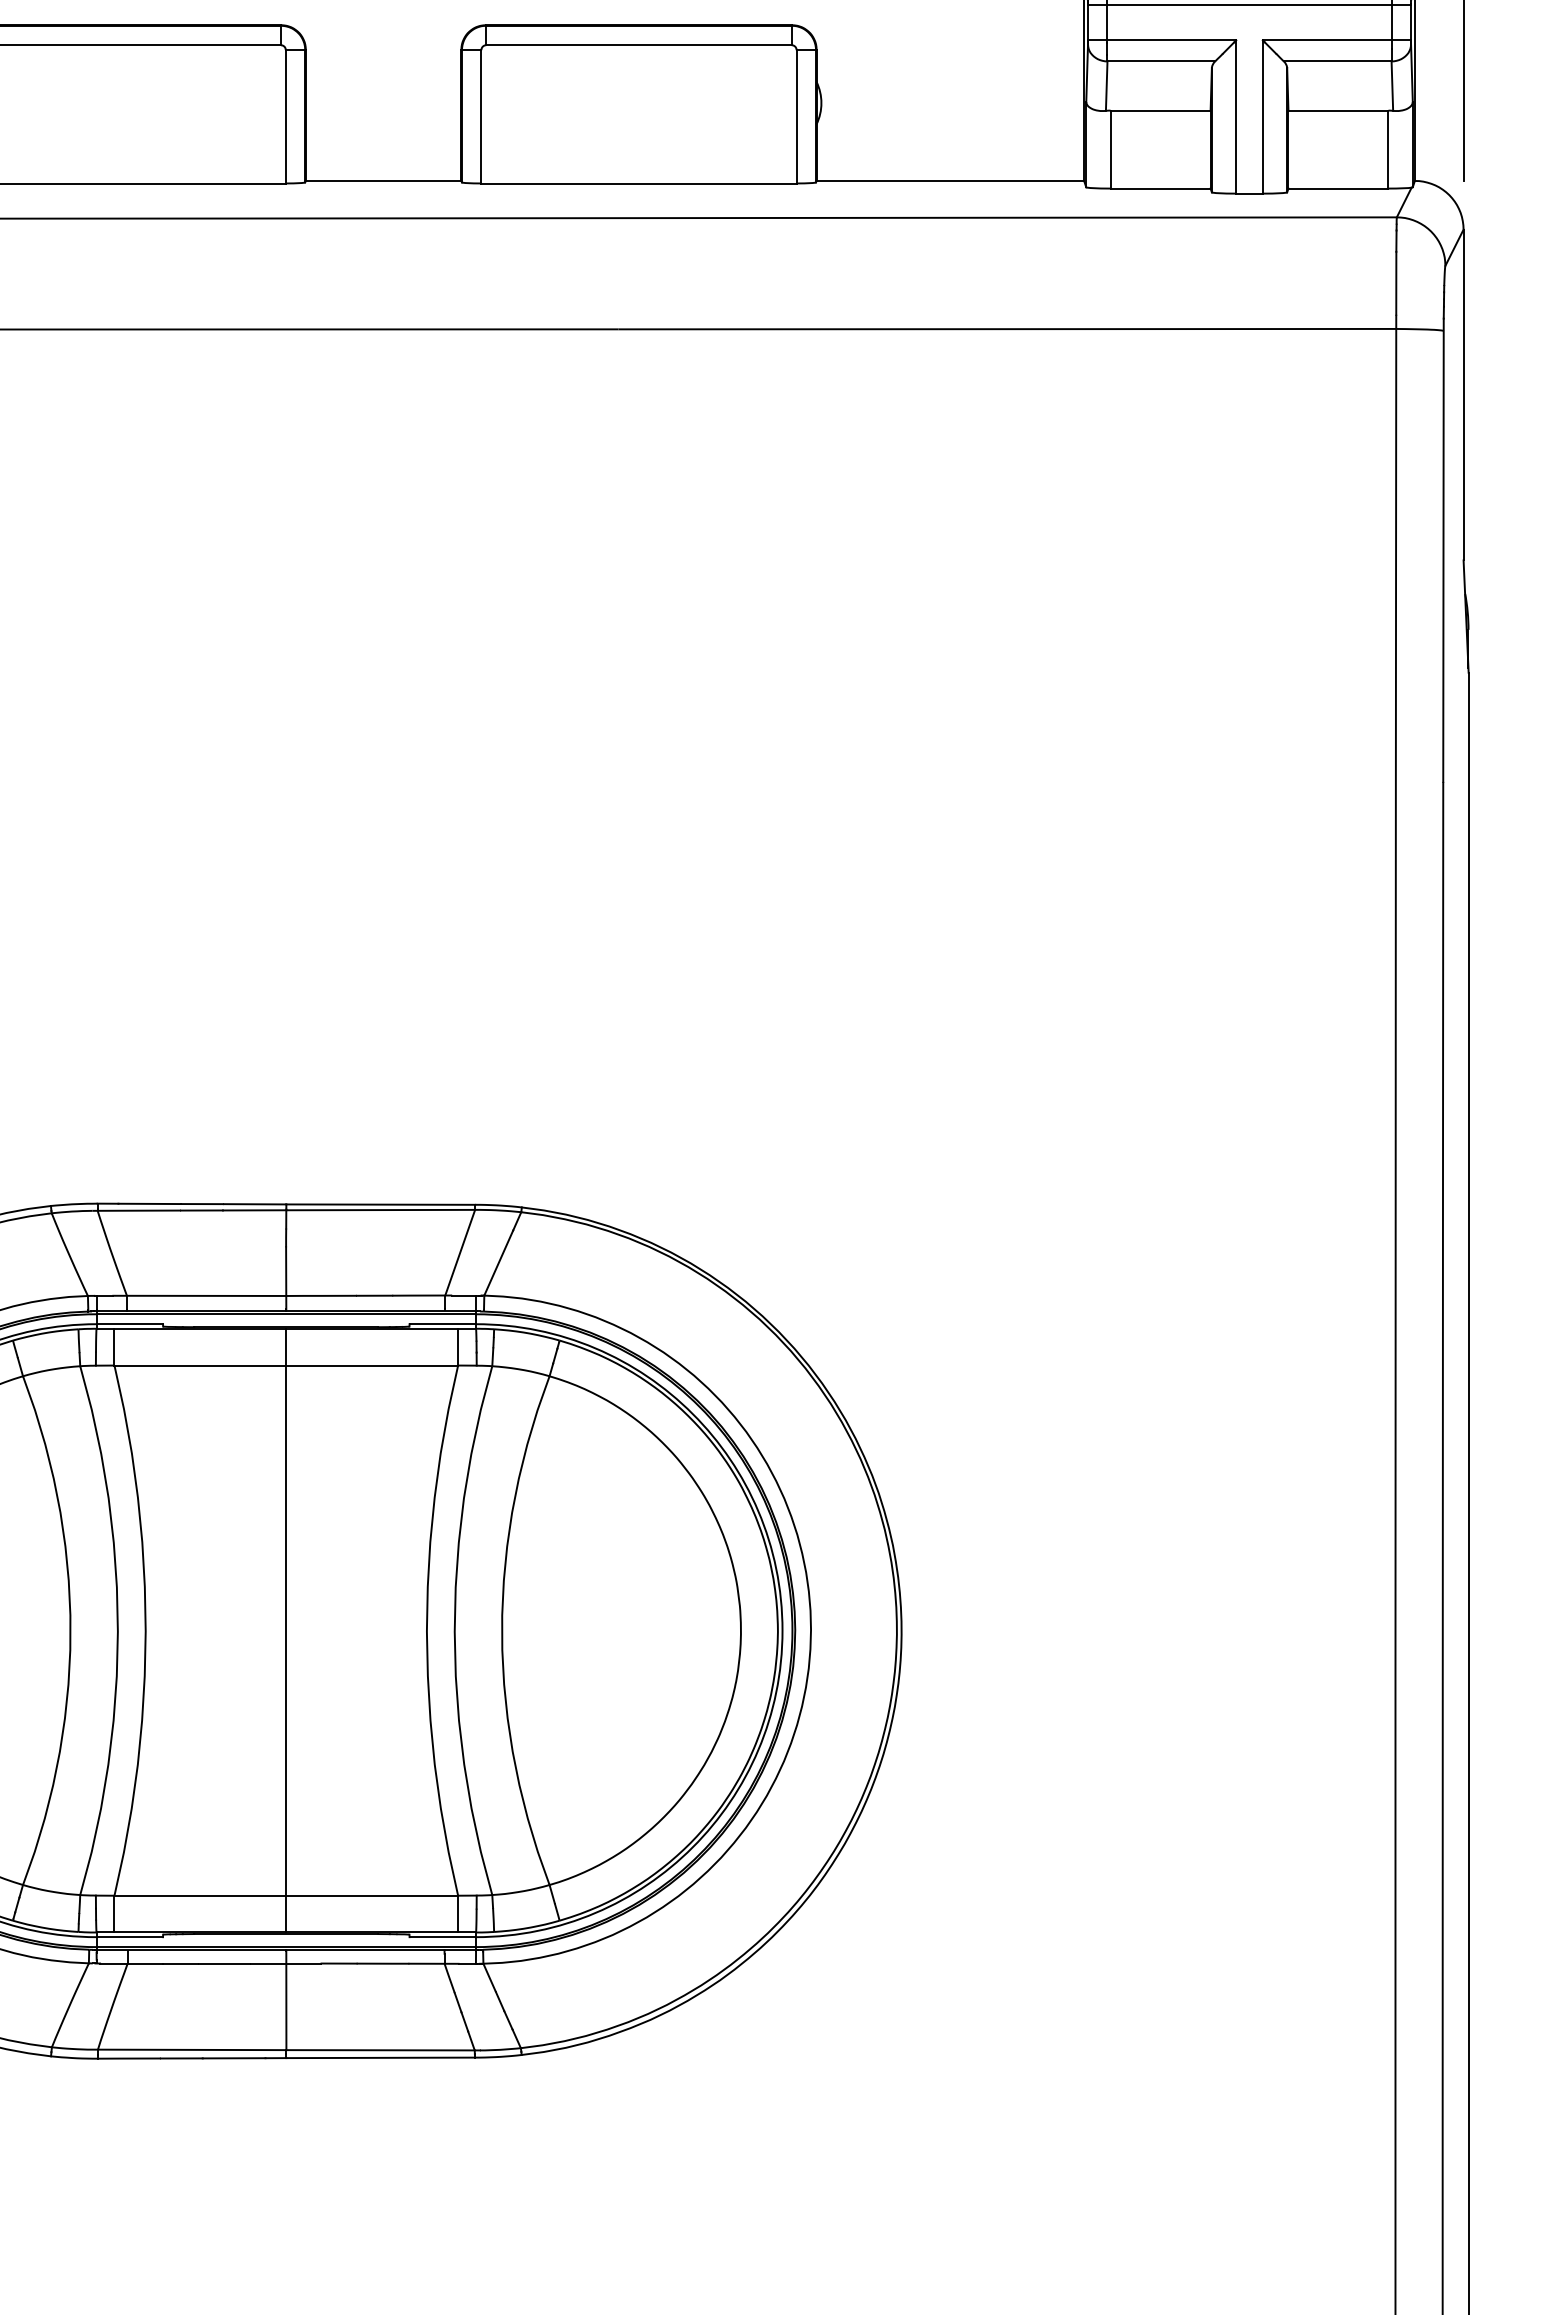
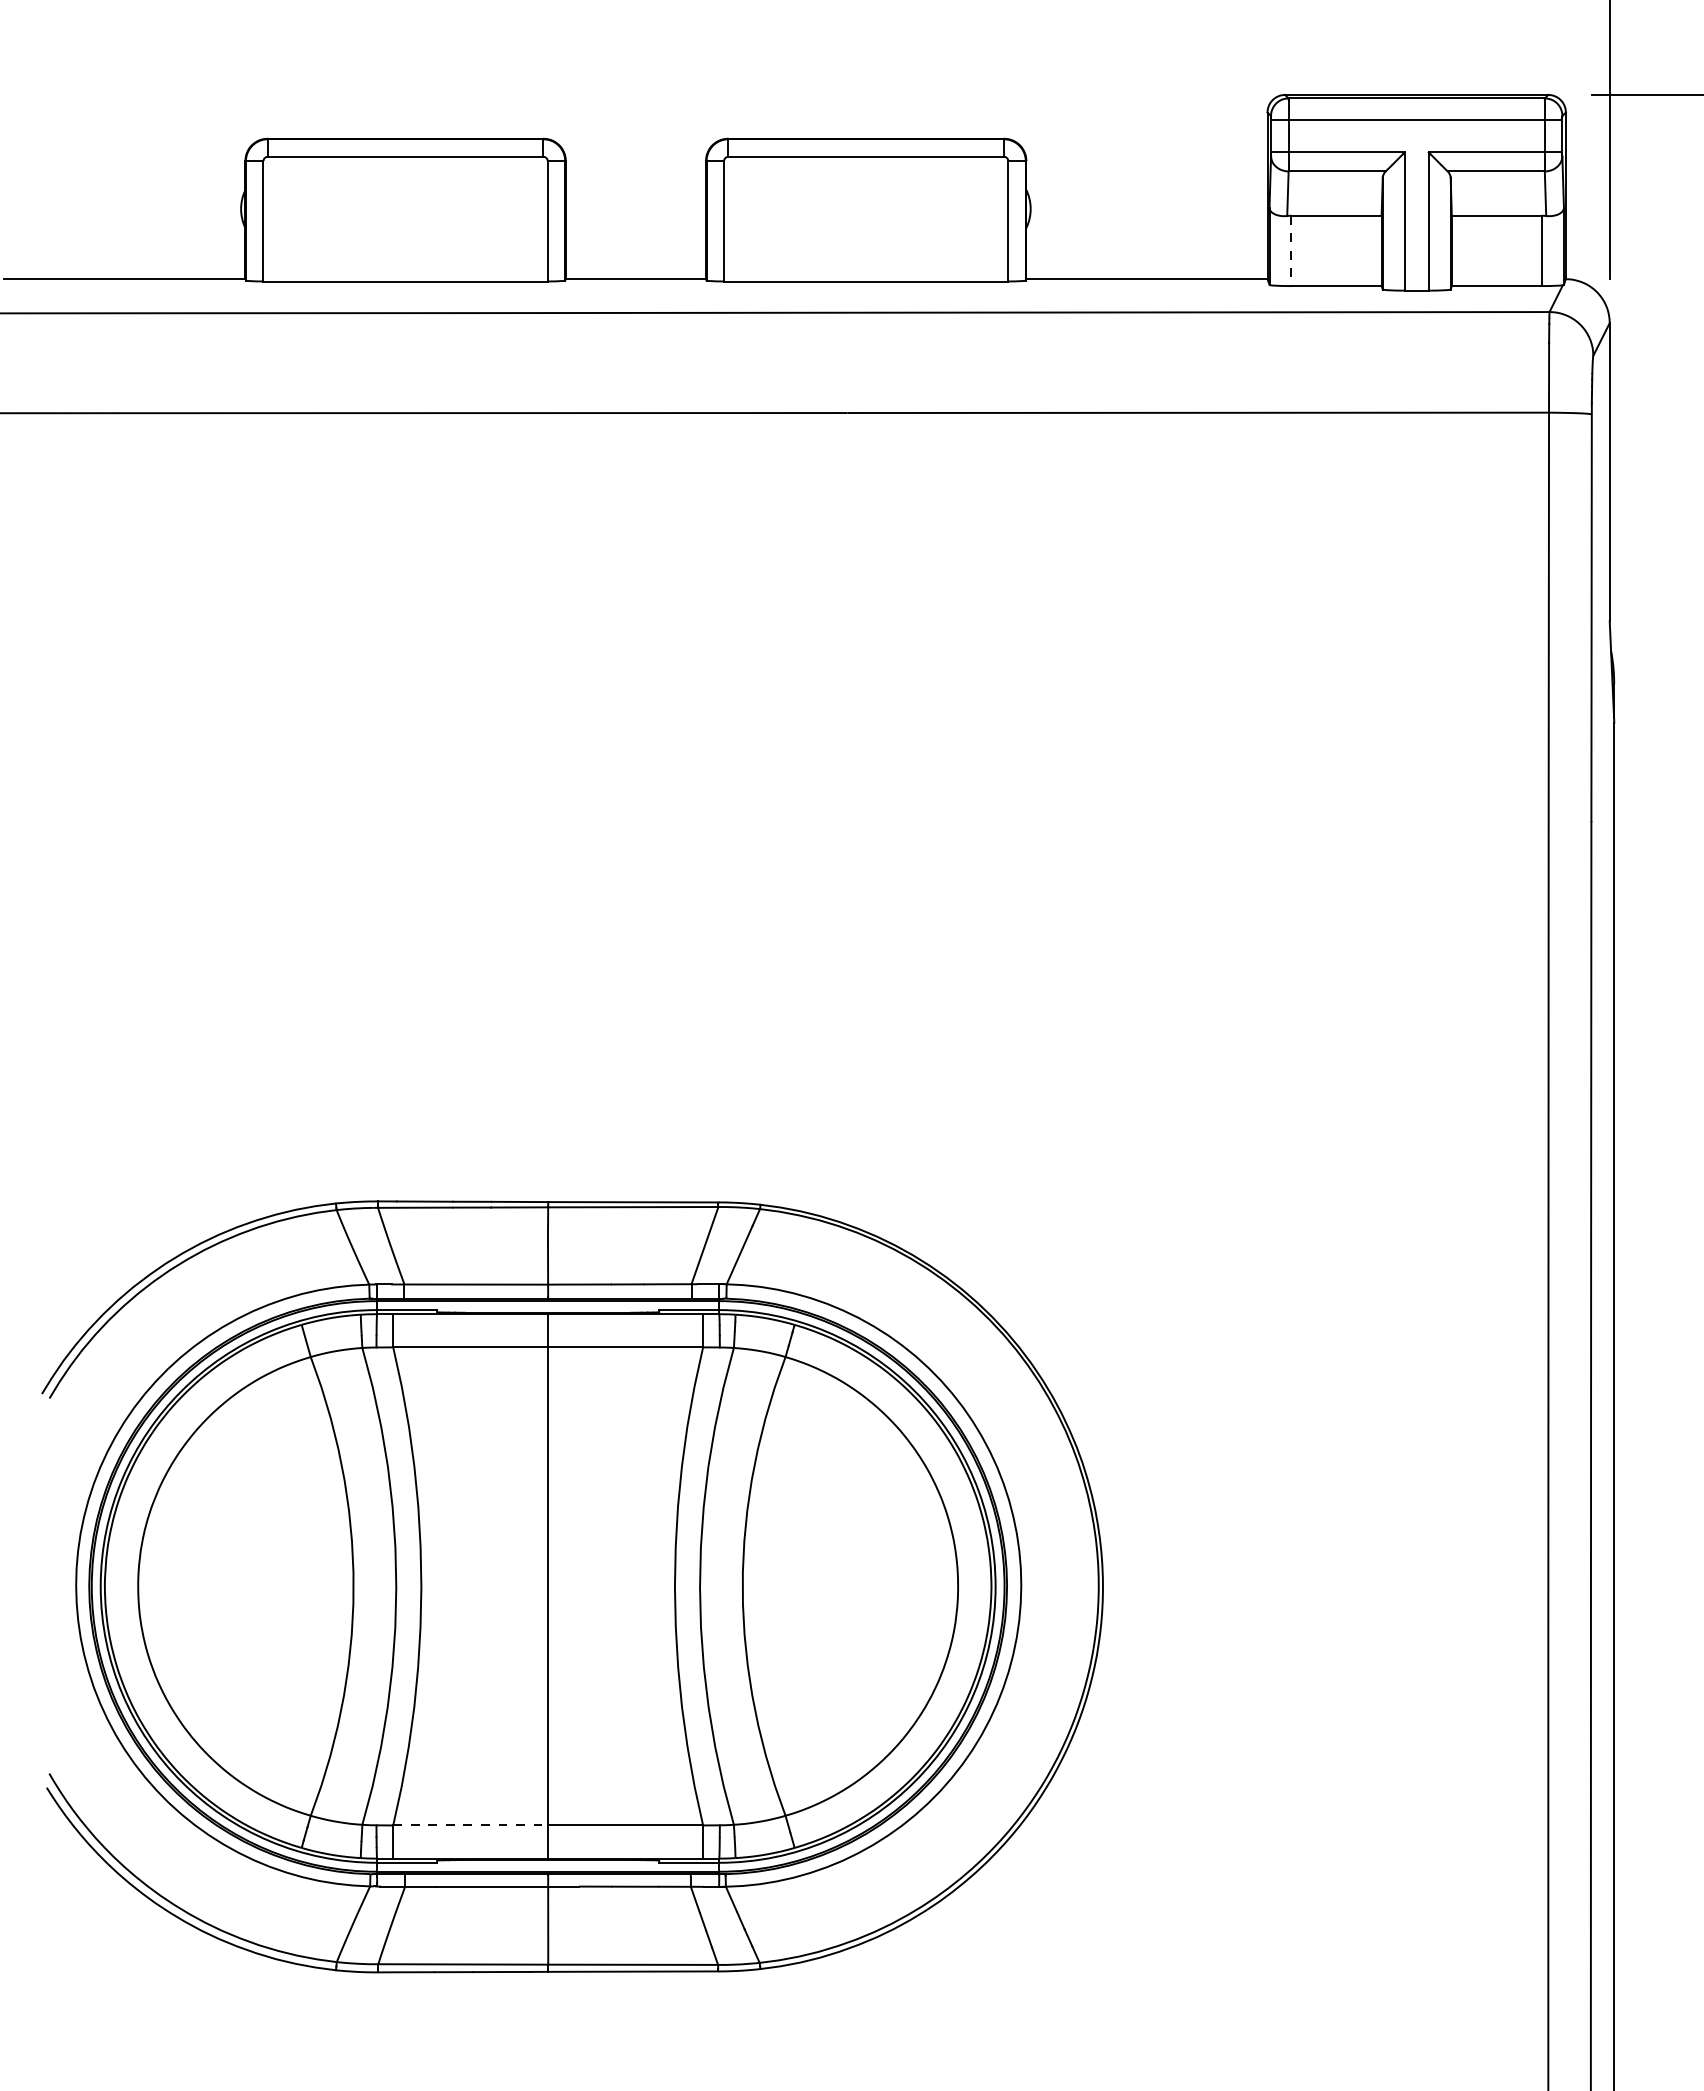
line: (1110, 150) -> (1291, 251), solid -> dashed
line: (201, 1895) -> (471, 1825), solid -> dashed

